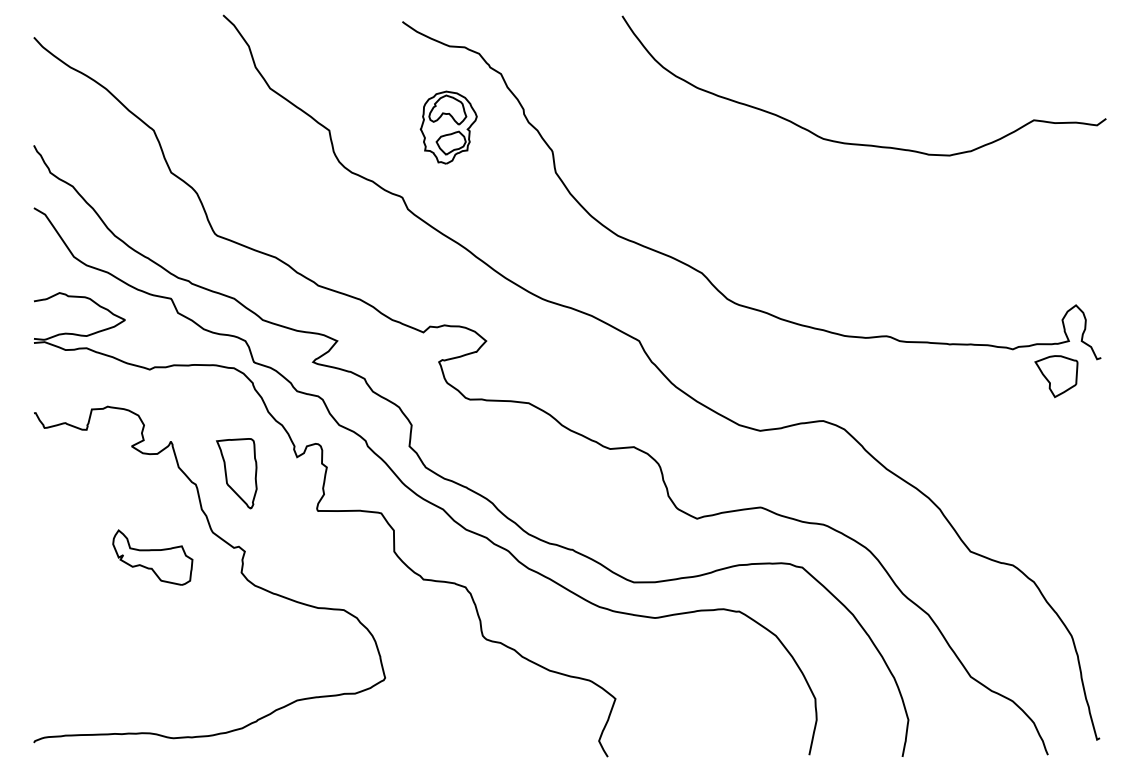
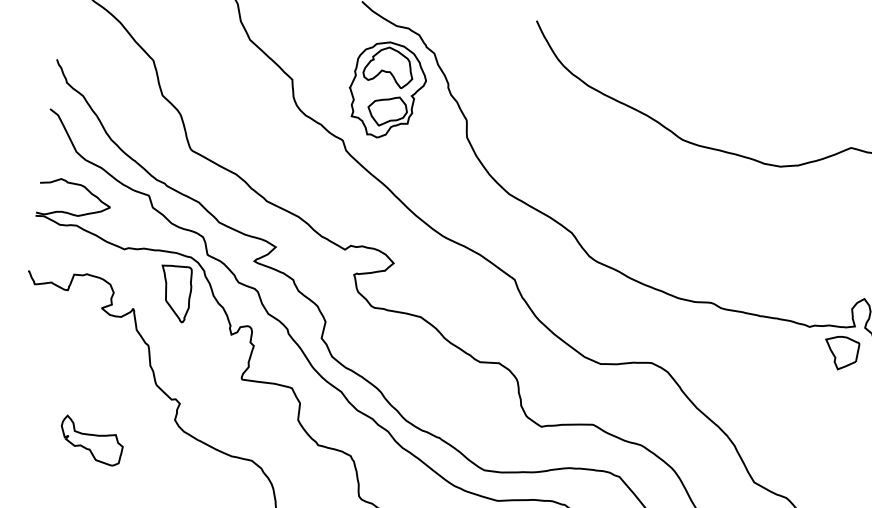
part: (448, 127) -> (387, 90), size x1.67
part: (236, 473) -> (174, 293), moved
part: (152, 557) -> (91, 440), moved

